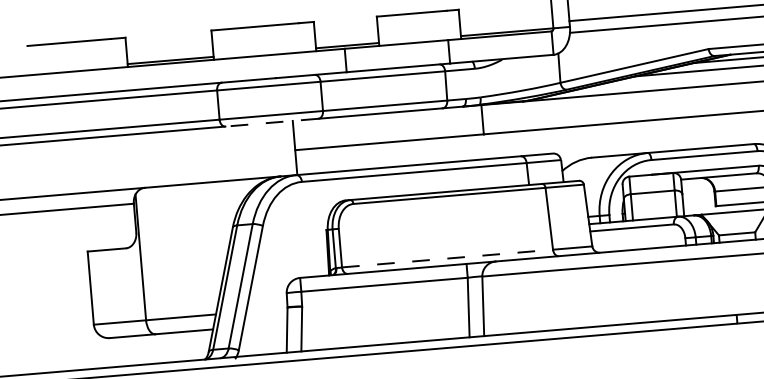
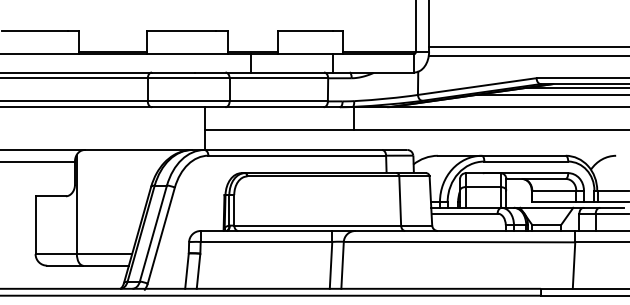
line: (271, 123) -> (188, 107), dashed -> solid
line: (448, 258) -> (318, 225), dashed -> solid

